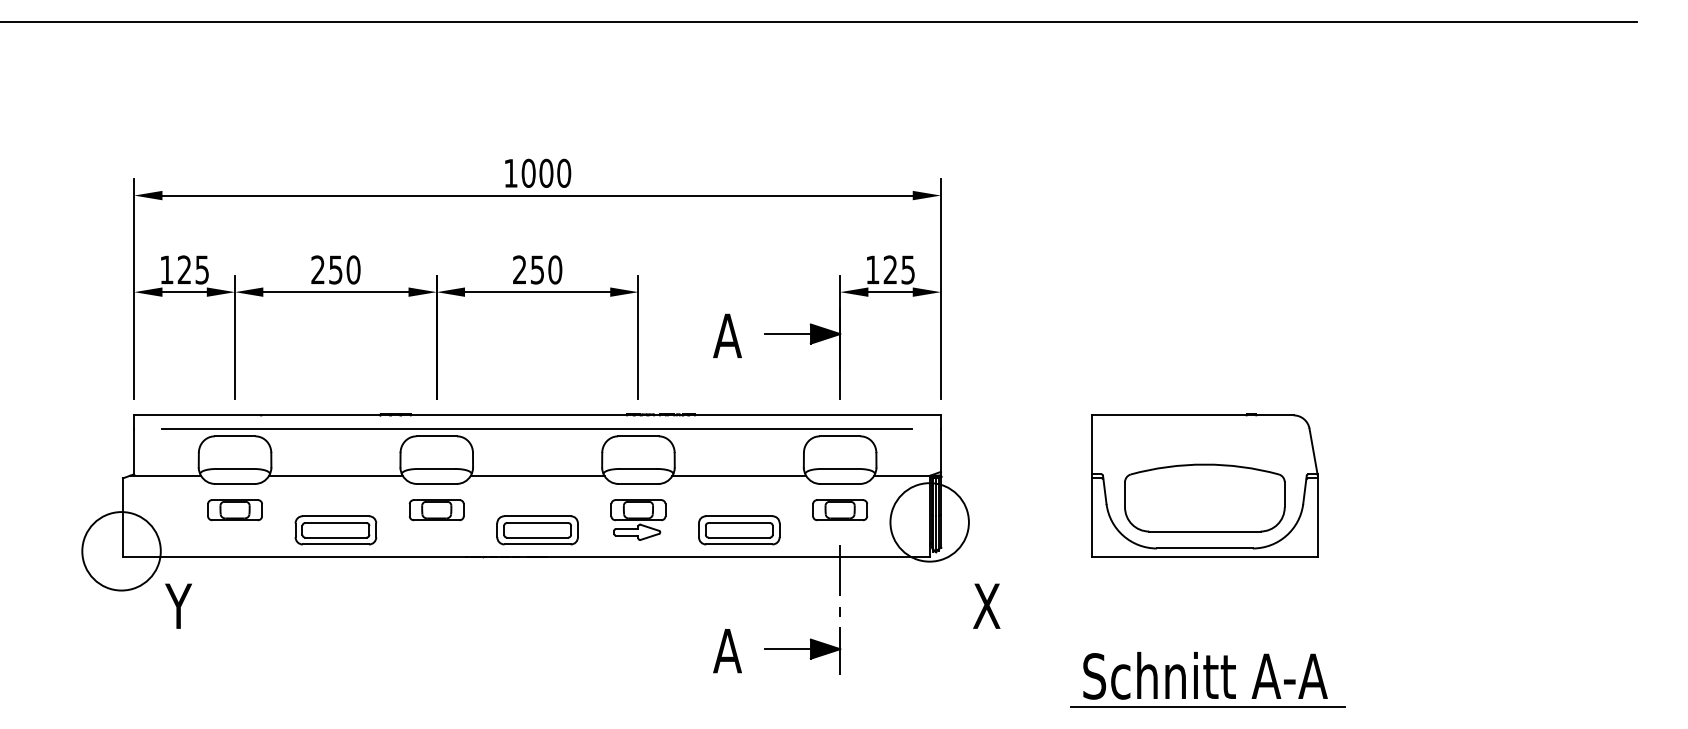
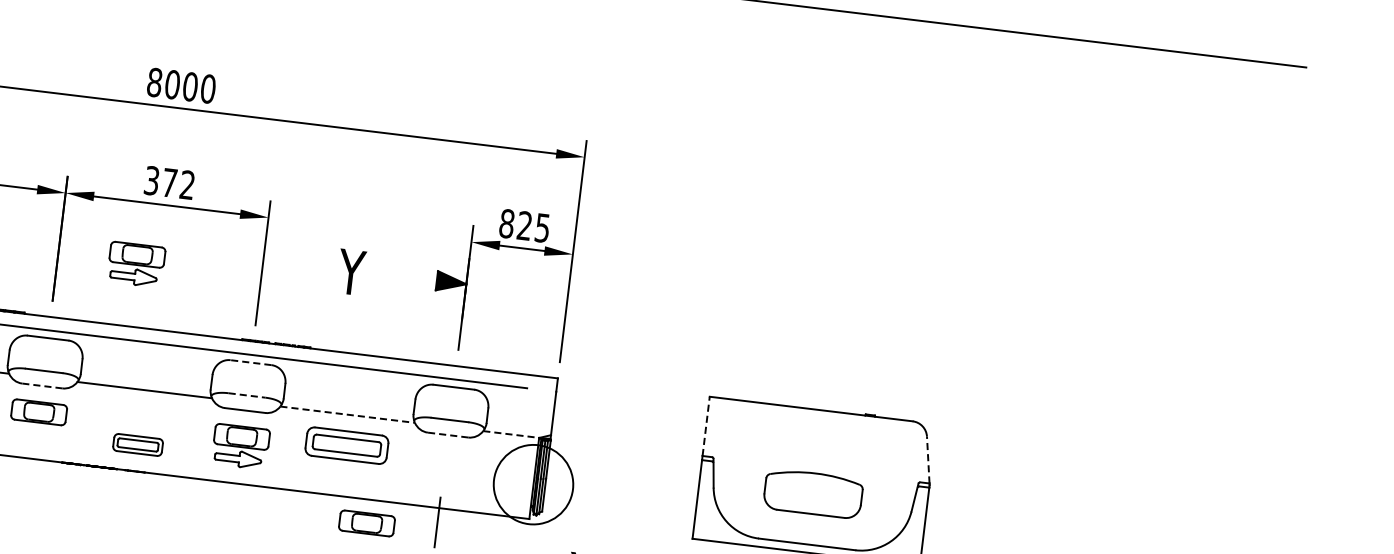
text: (510, 172) -> (154, 81), 1000 -> 8000
text: (537, 269) -> (169, 182), 250 -> 372
text: (872, 269) -> (506, 223), 125 -> 825
line: (787, 334) -> (413, 278), removed
text: (726, 335) -> (351, 271), A -> Y
part: (514, 353) -> (136, 264), added
line: (637, 436) -> (250, 362), solid -> dashed
line: (1091, 444) -> (705, 425), solid -> dashed
line: (1313, 451) -> (928, 460), solid -> dashed
line: (638, 468) -> (247, 394), solid -> dashed
line: (739, 475) -> (347, 414), solid -> dashed
line: (902, 475) -> (511, 434), solid -> dashed
line: (436, 483) -> (42, 385), solid -> dashed
line: (839, 483) -> (447, 434), solid -> dashed
part: (1204, 497) -> (812, 493), size x0.6
part: (839, 510) -> (366, 523), moved
part: (537, 530) -> (137, 445), size x0.6
part: (739, 530) -> (347, 445), moved

